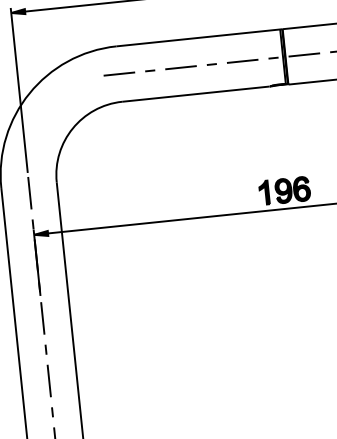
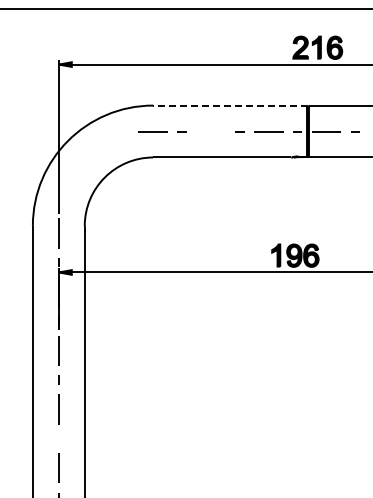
line: (198, 37) -> (230, 105), solid -> dashed
line: (180, 67) -> (210, 131), removed
line: (52, 412) -> (58, 438), removed

